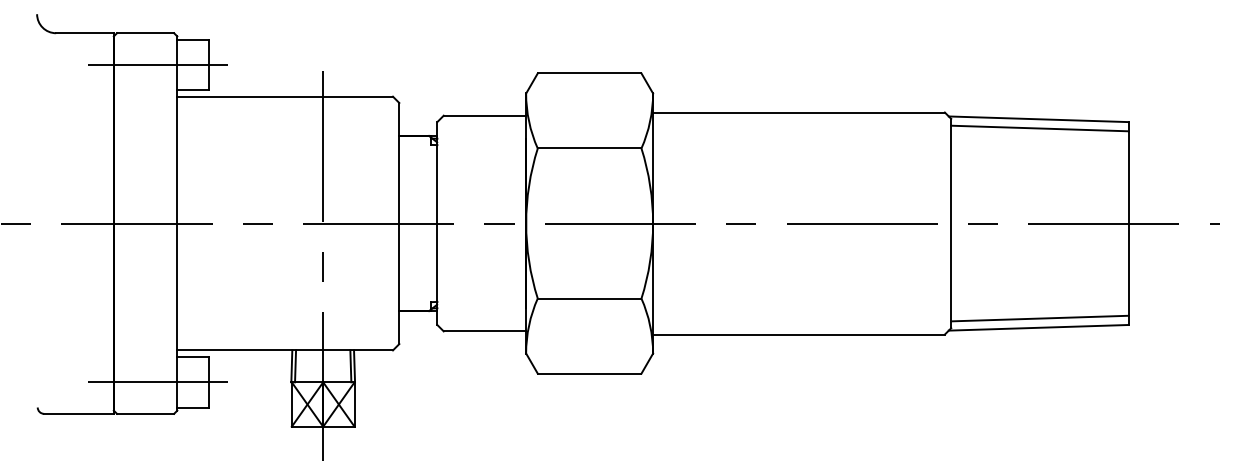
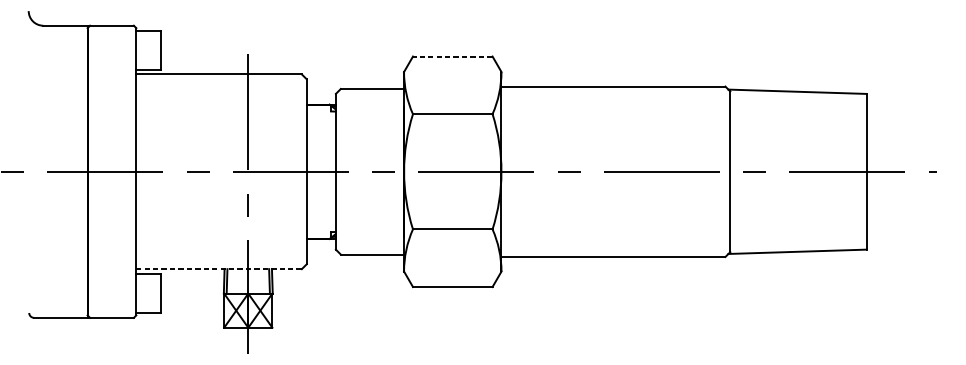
line: (158, 64) -> (121, 49), removed
line: (589, 73) -> (452, 56), solid -> dashed
line: (1039, 128) -> (798, 98), removed
line: (1039, 318) -> (798, 244), removed
line: (285, 350) -> (219, 269), solid -> dashed
line: (158, 382) -> (121, 293), removed

